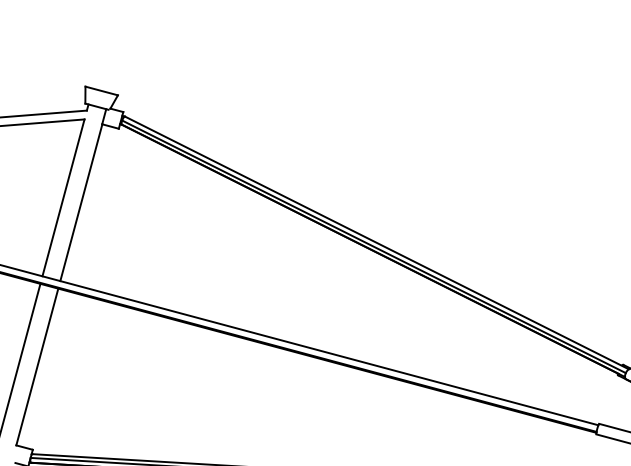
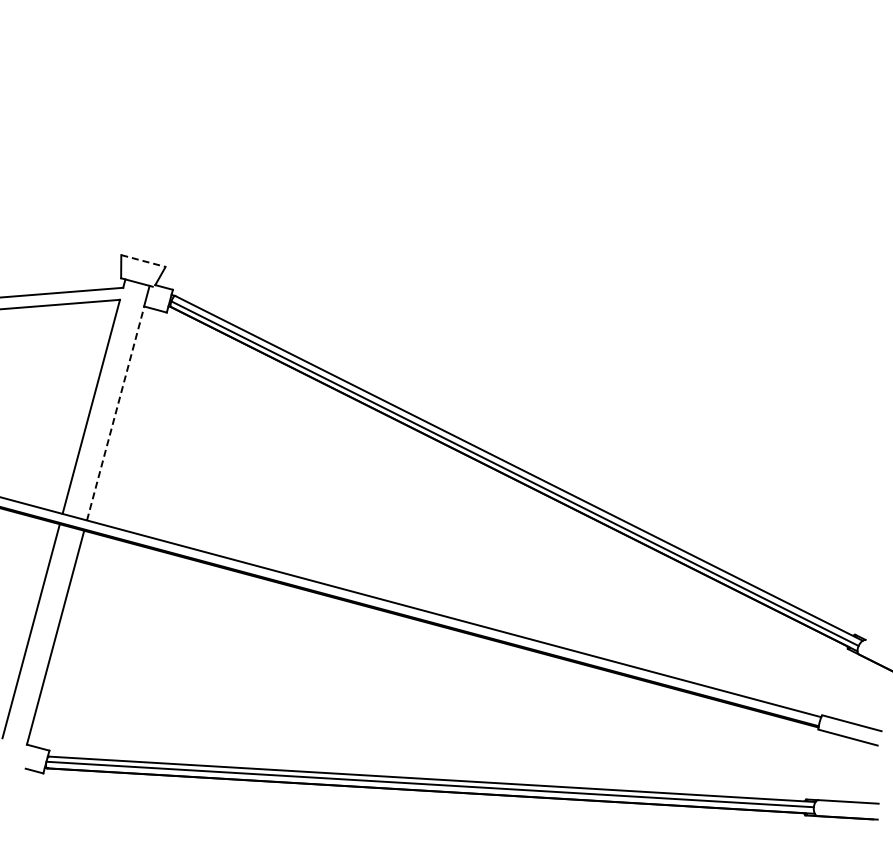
line: (101, 91) -> (143, 261), solid -> dashed
line: (81, 202) -> (115, 413), solid -> dashed

